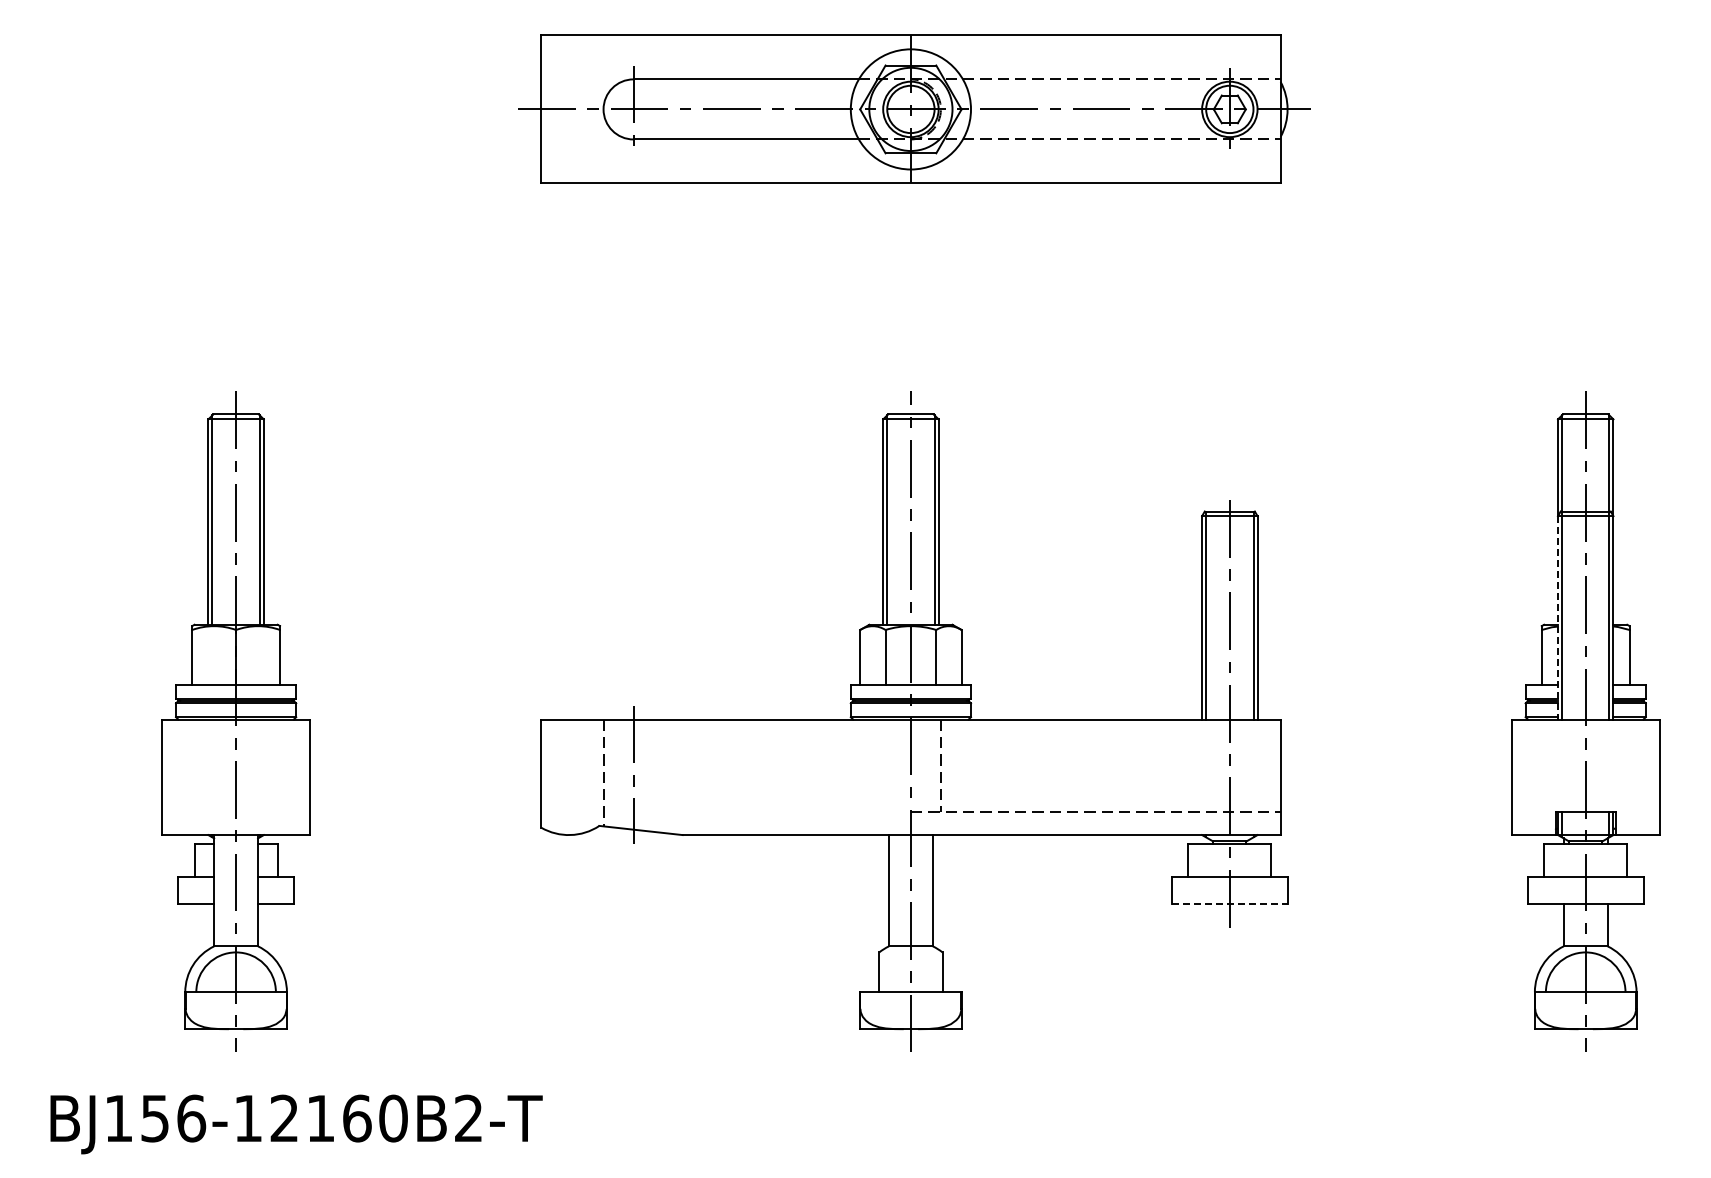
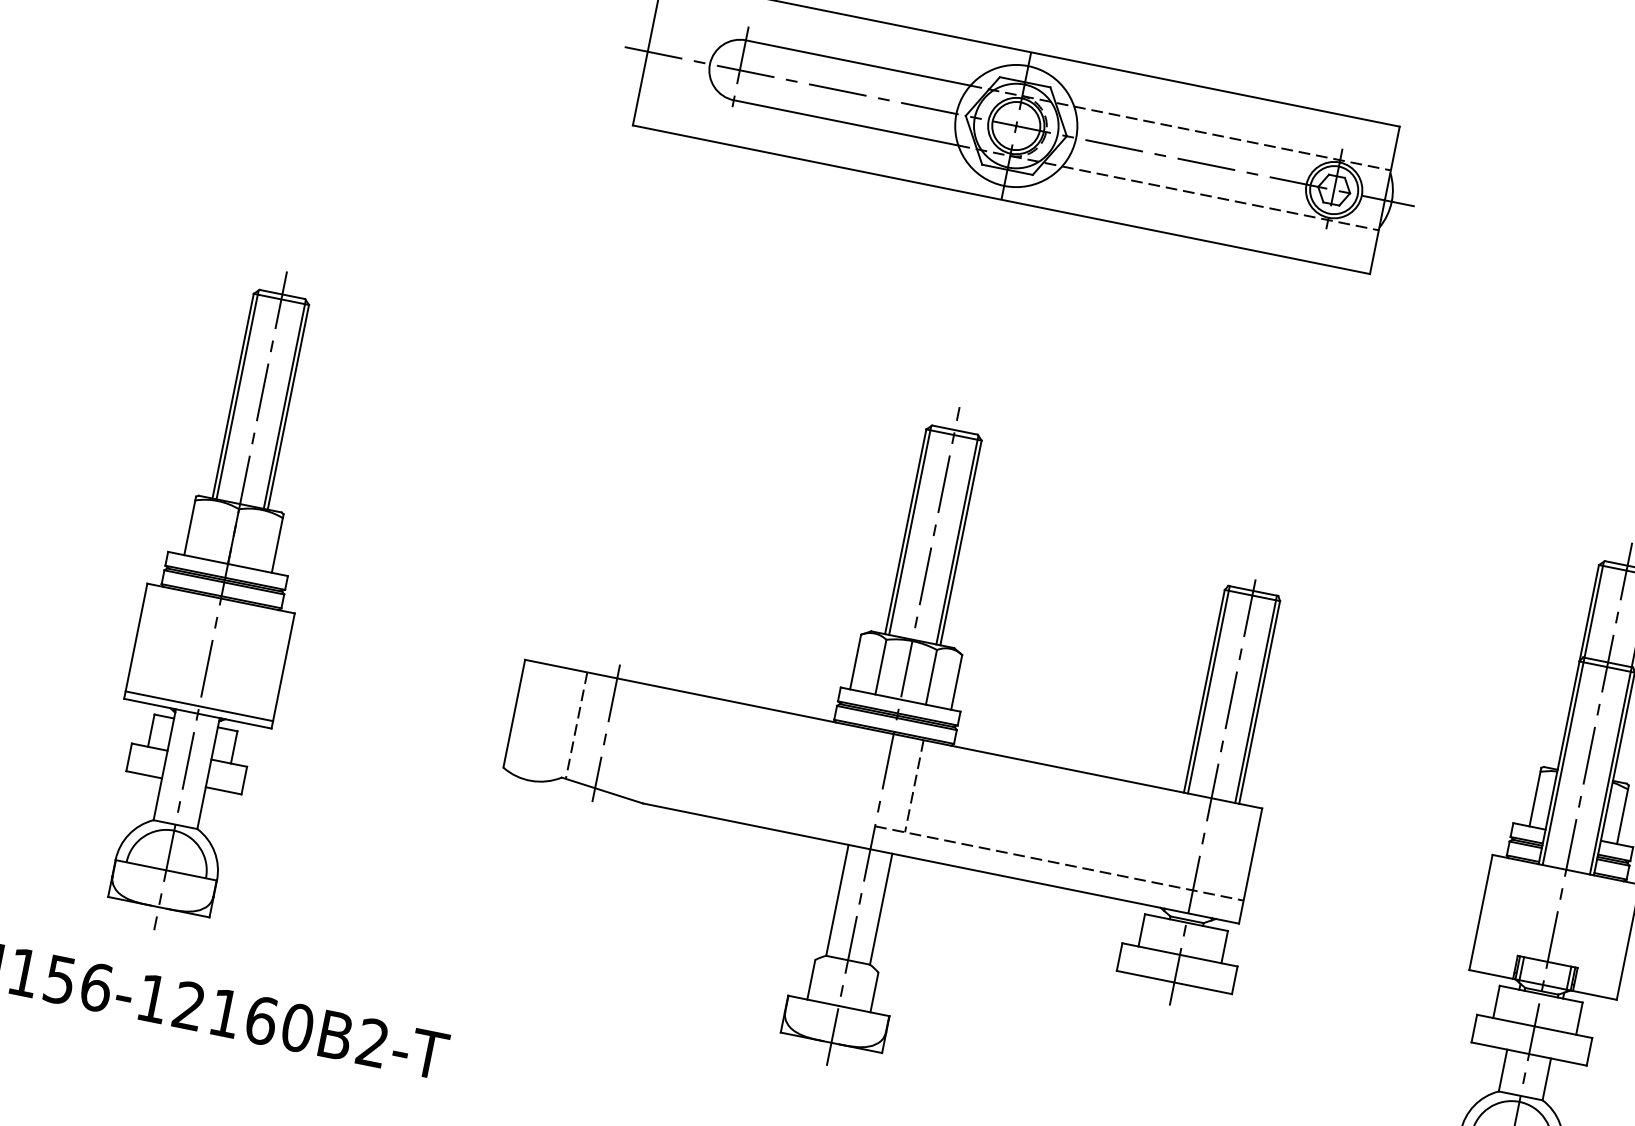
line: (1557, 617) -> (1558, 762), dashed -> solid
line: (236, 827) -> (199, 706), added
line: (1229, 904) -> (1174, 982), dashed -> solid

